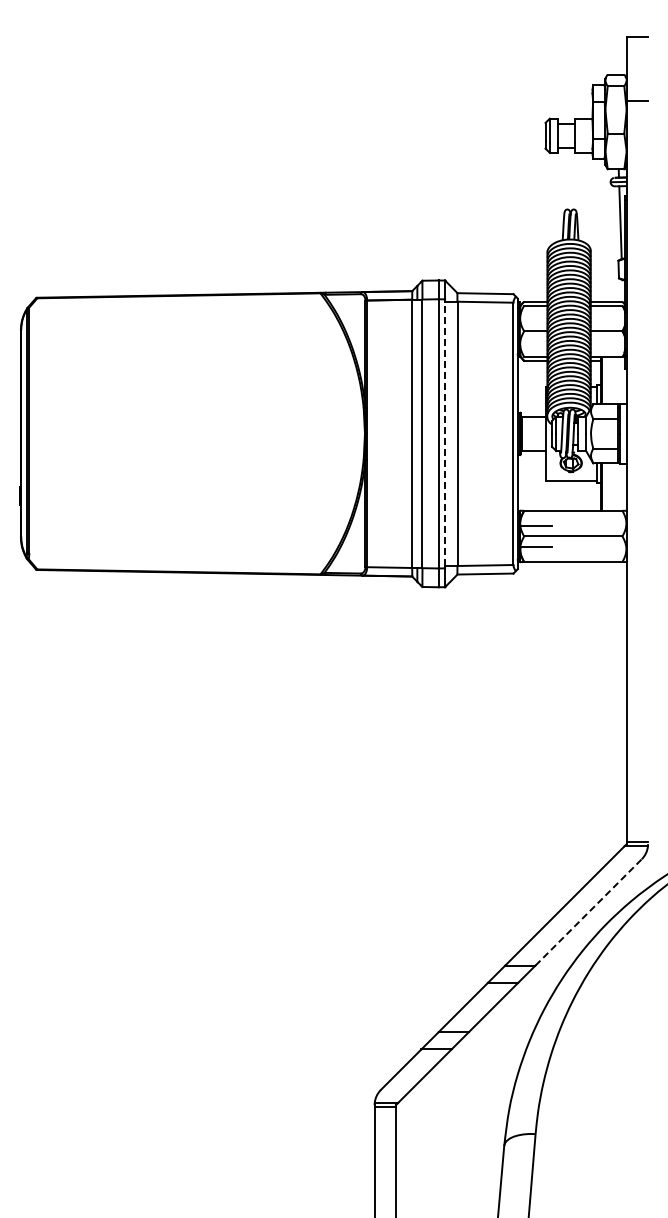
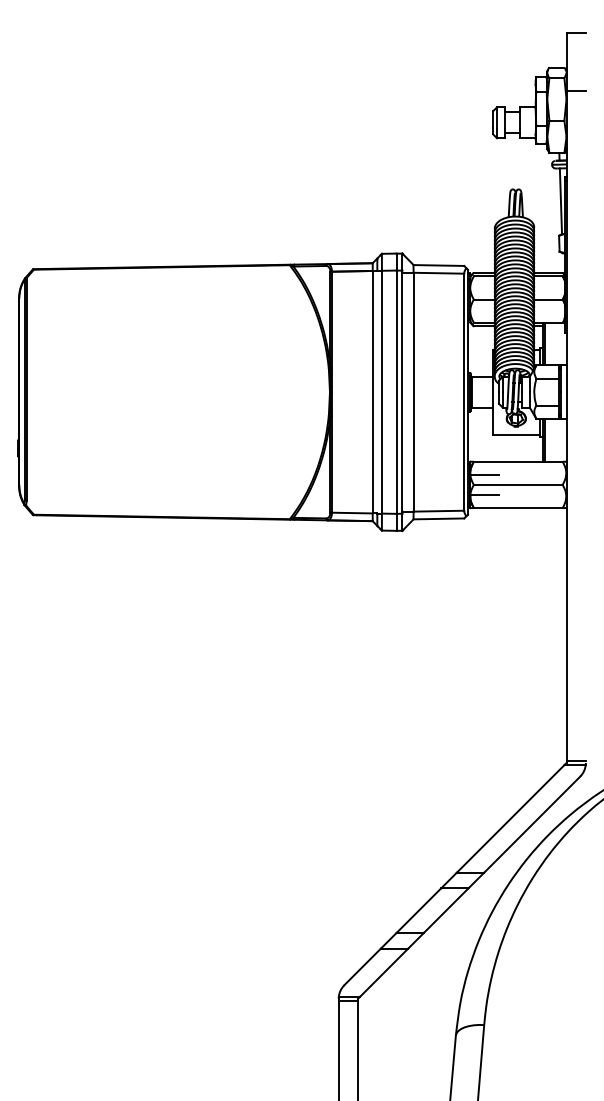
line: (445, 433) -> (402, 391), dashed -> solid
line: (588, 912) -> (532, 824), dashed -> solid

